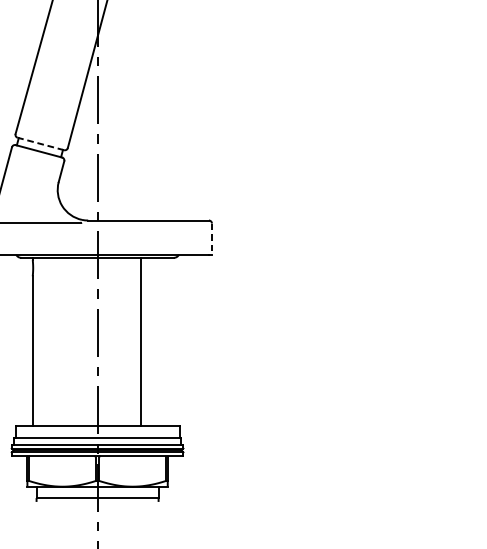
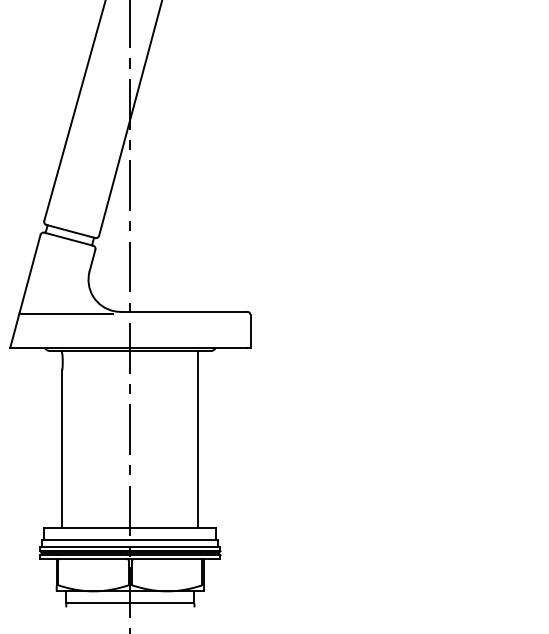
line: (40, 143) -> (70, 231), dashed -> solid
line: (211, 239) -> (250, 331), dashed -> solid
line: (141, 342) -> (198, 439), moved

